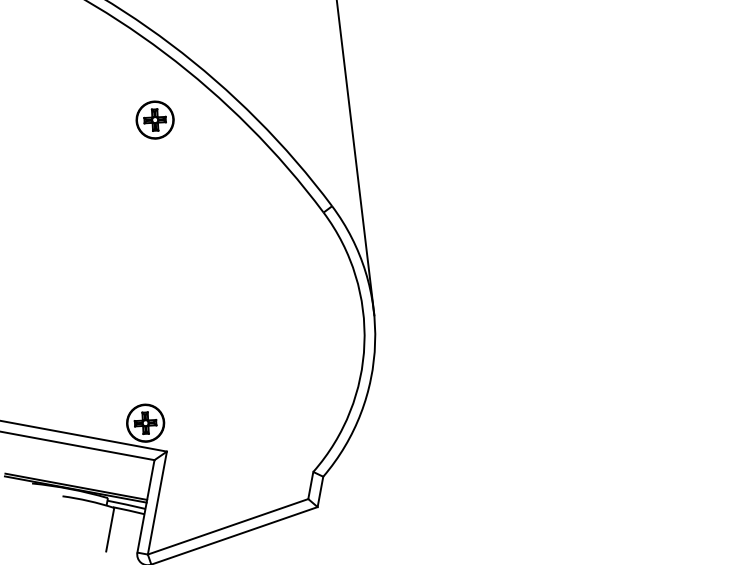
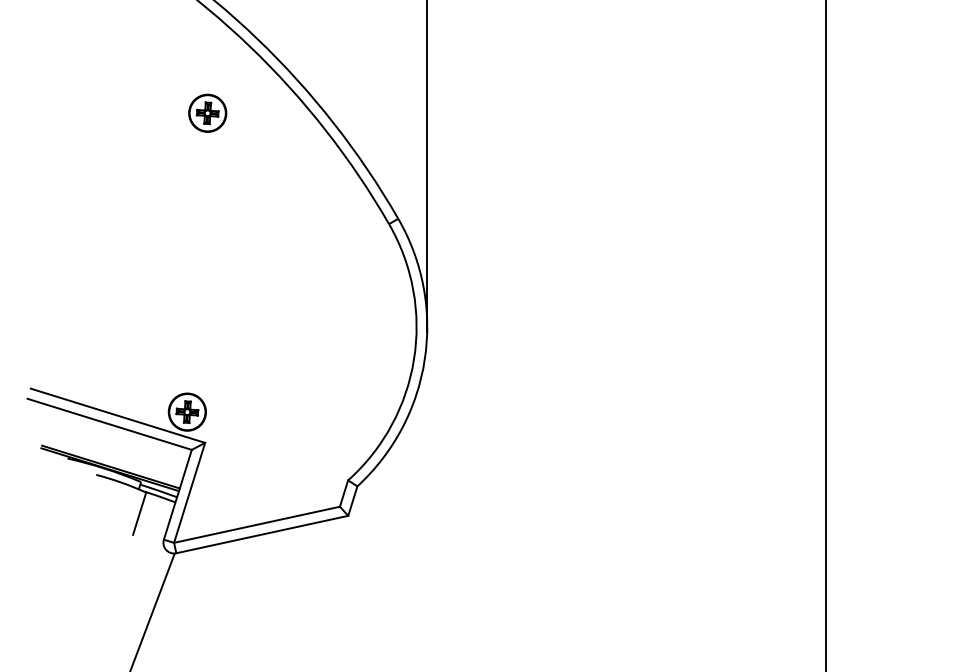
part: (154, 119) -> (207, 112), moved

